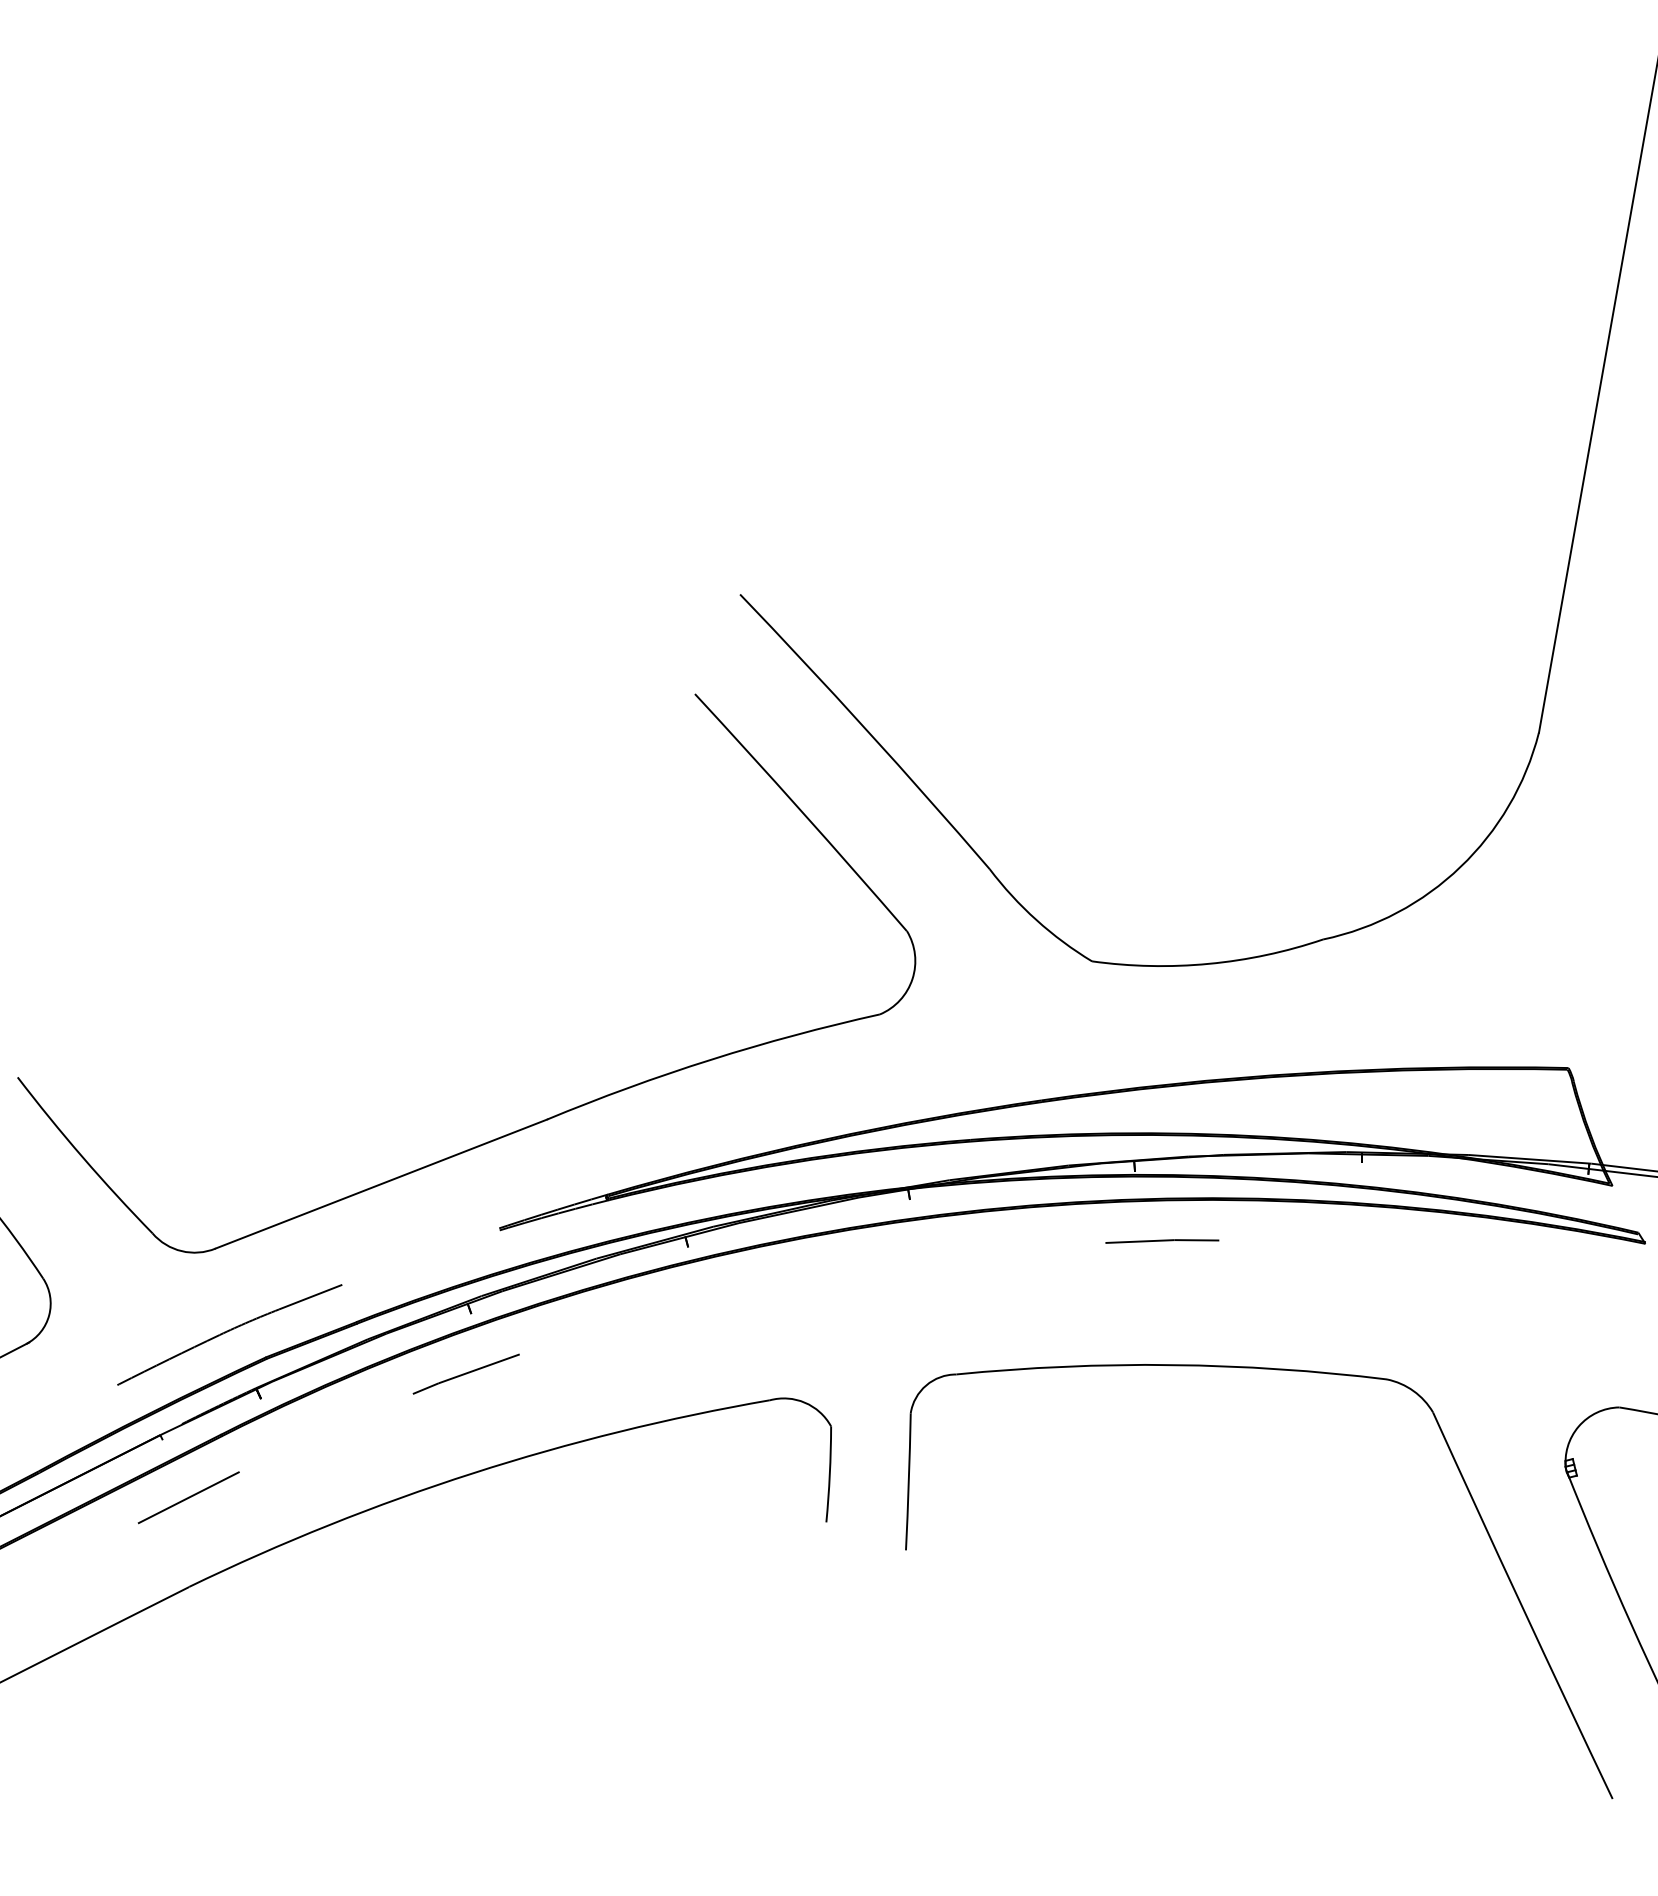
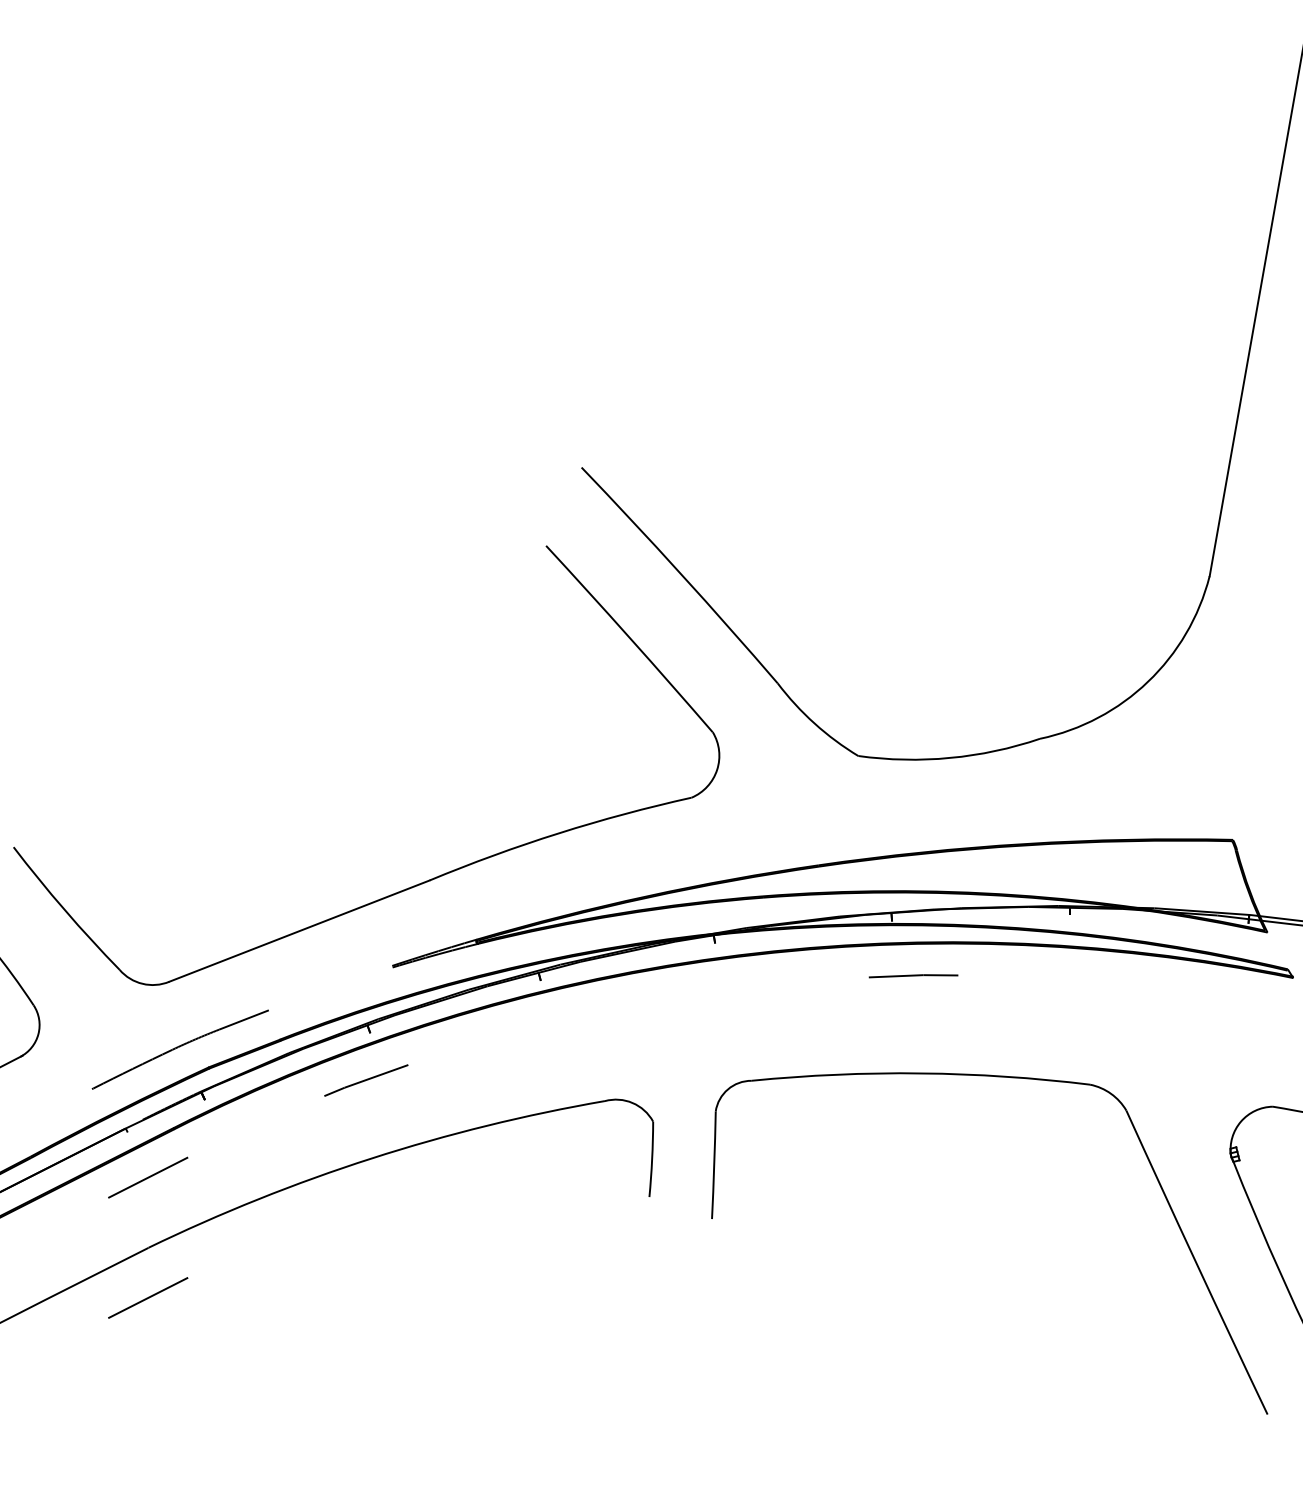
line: (188, 1650) -> (147, 1297), added

